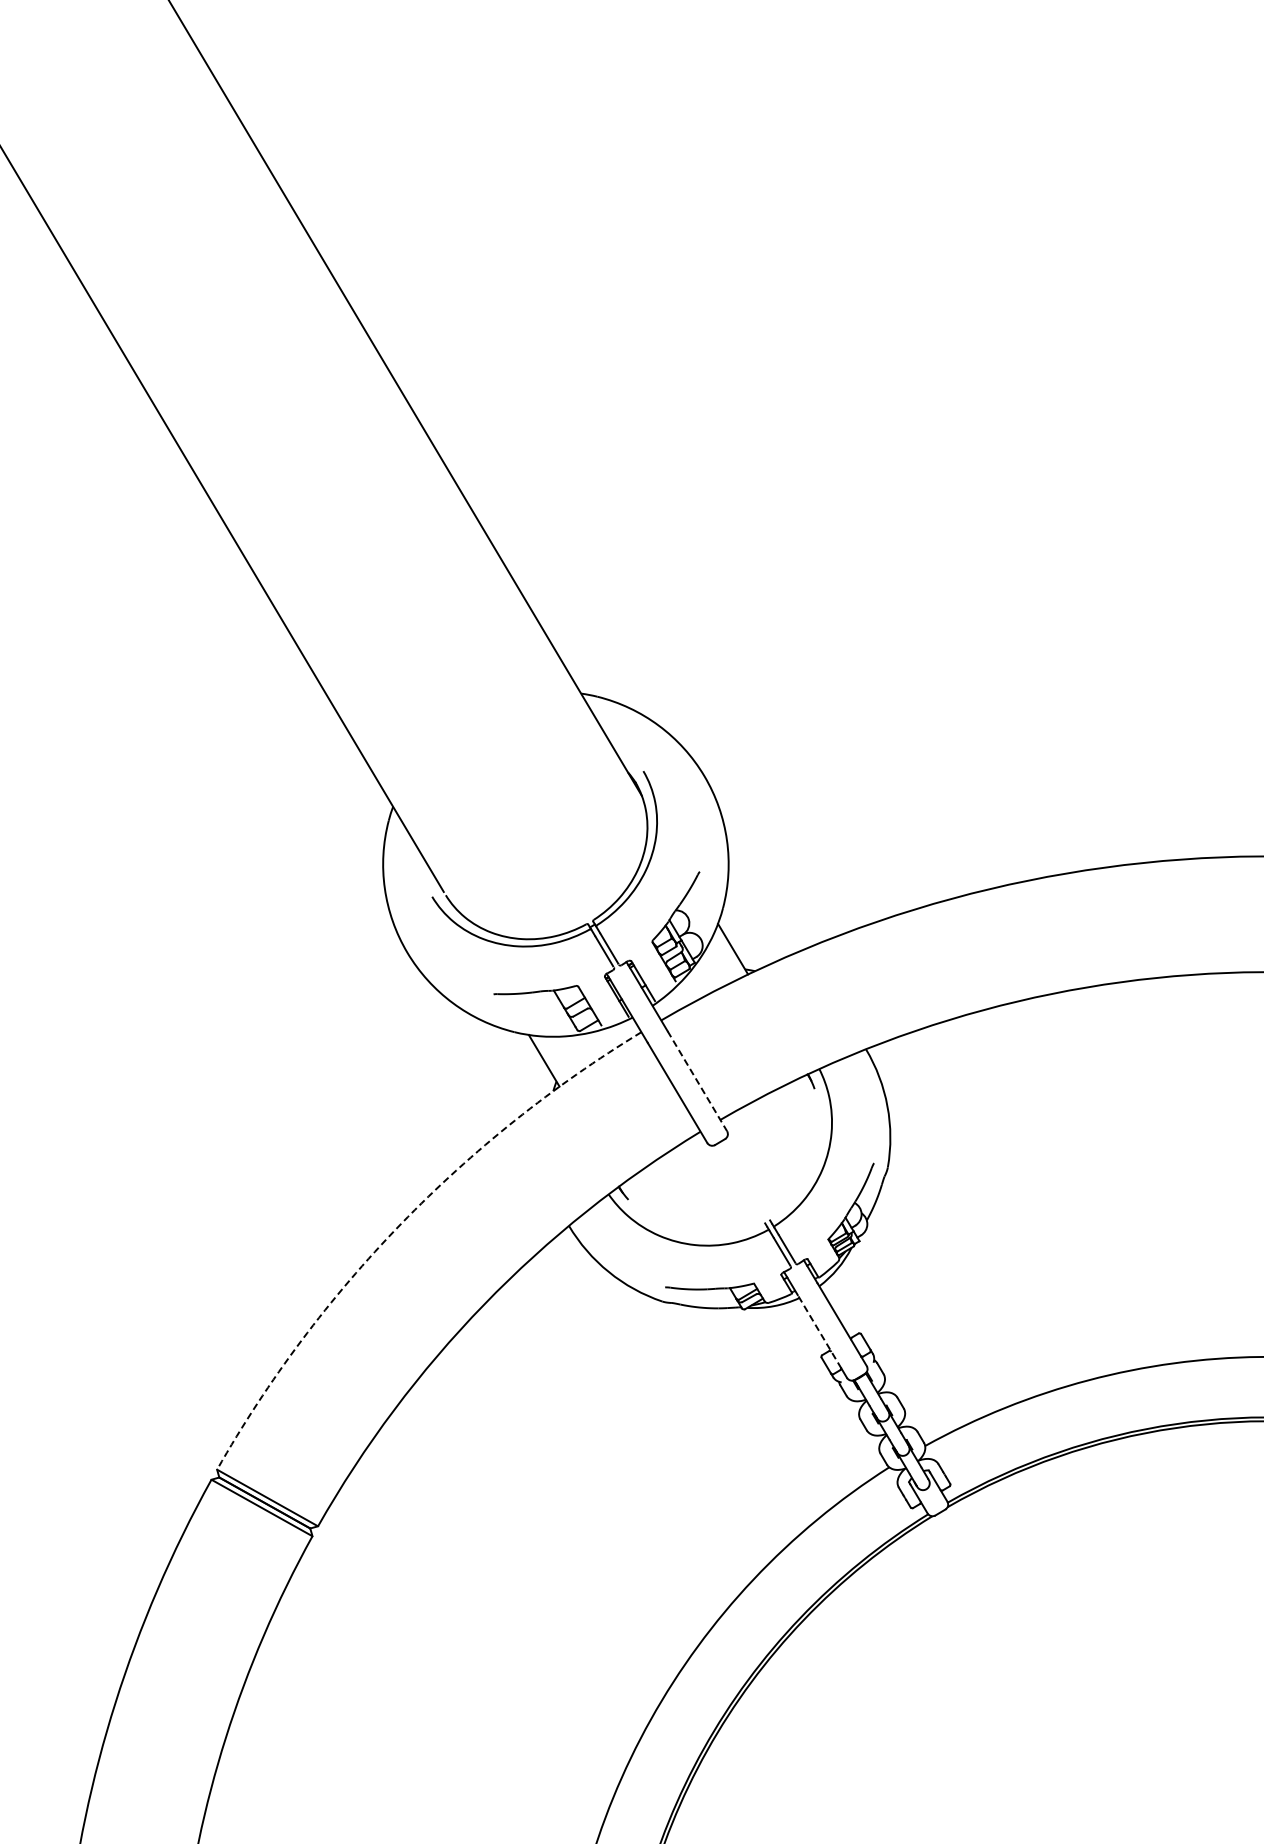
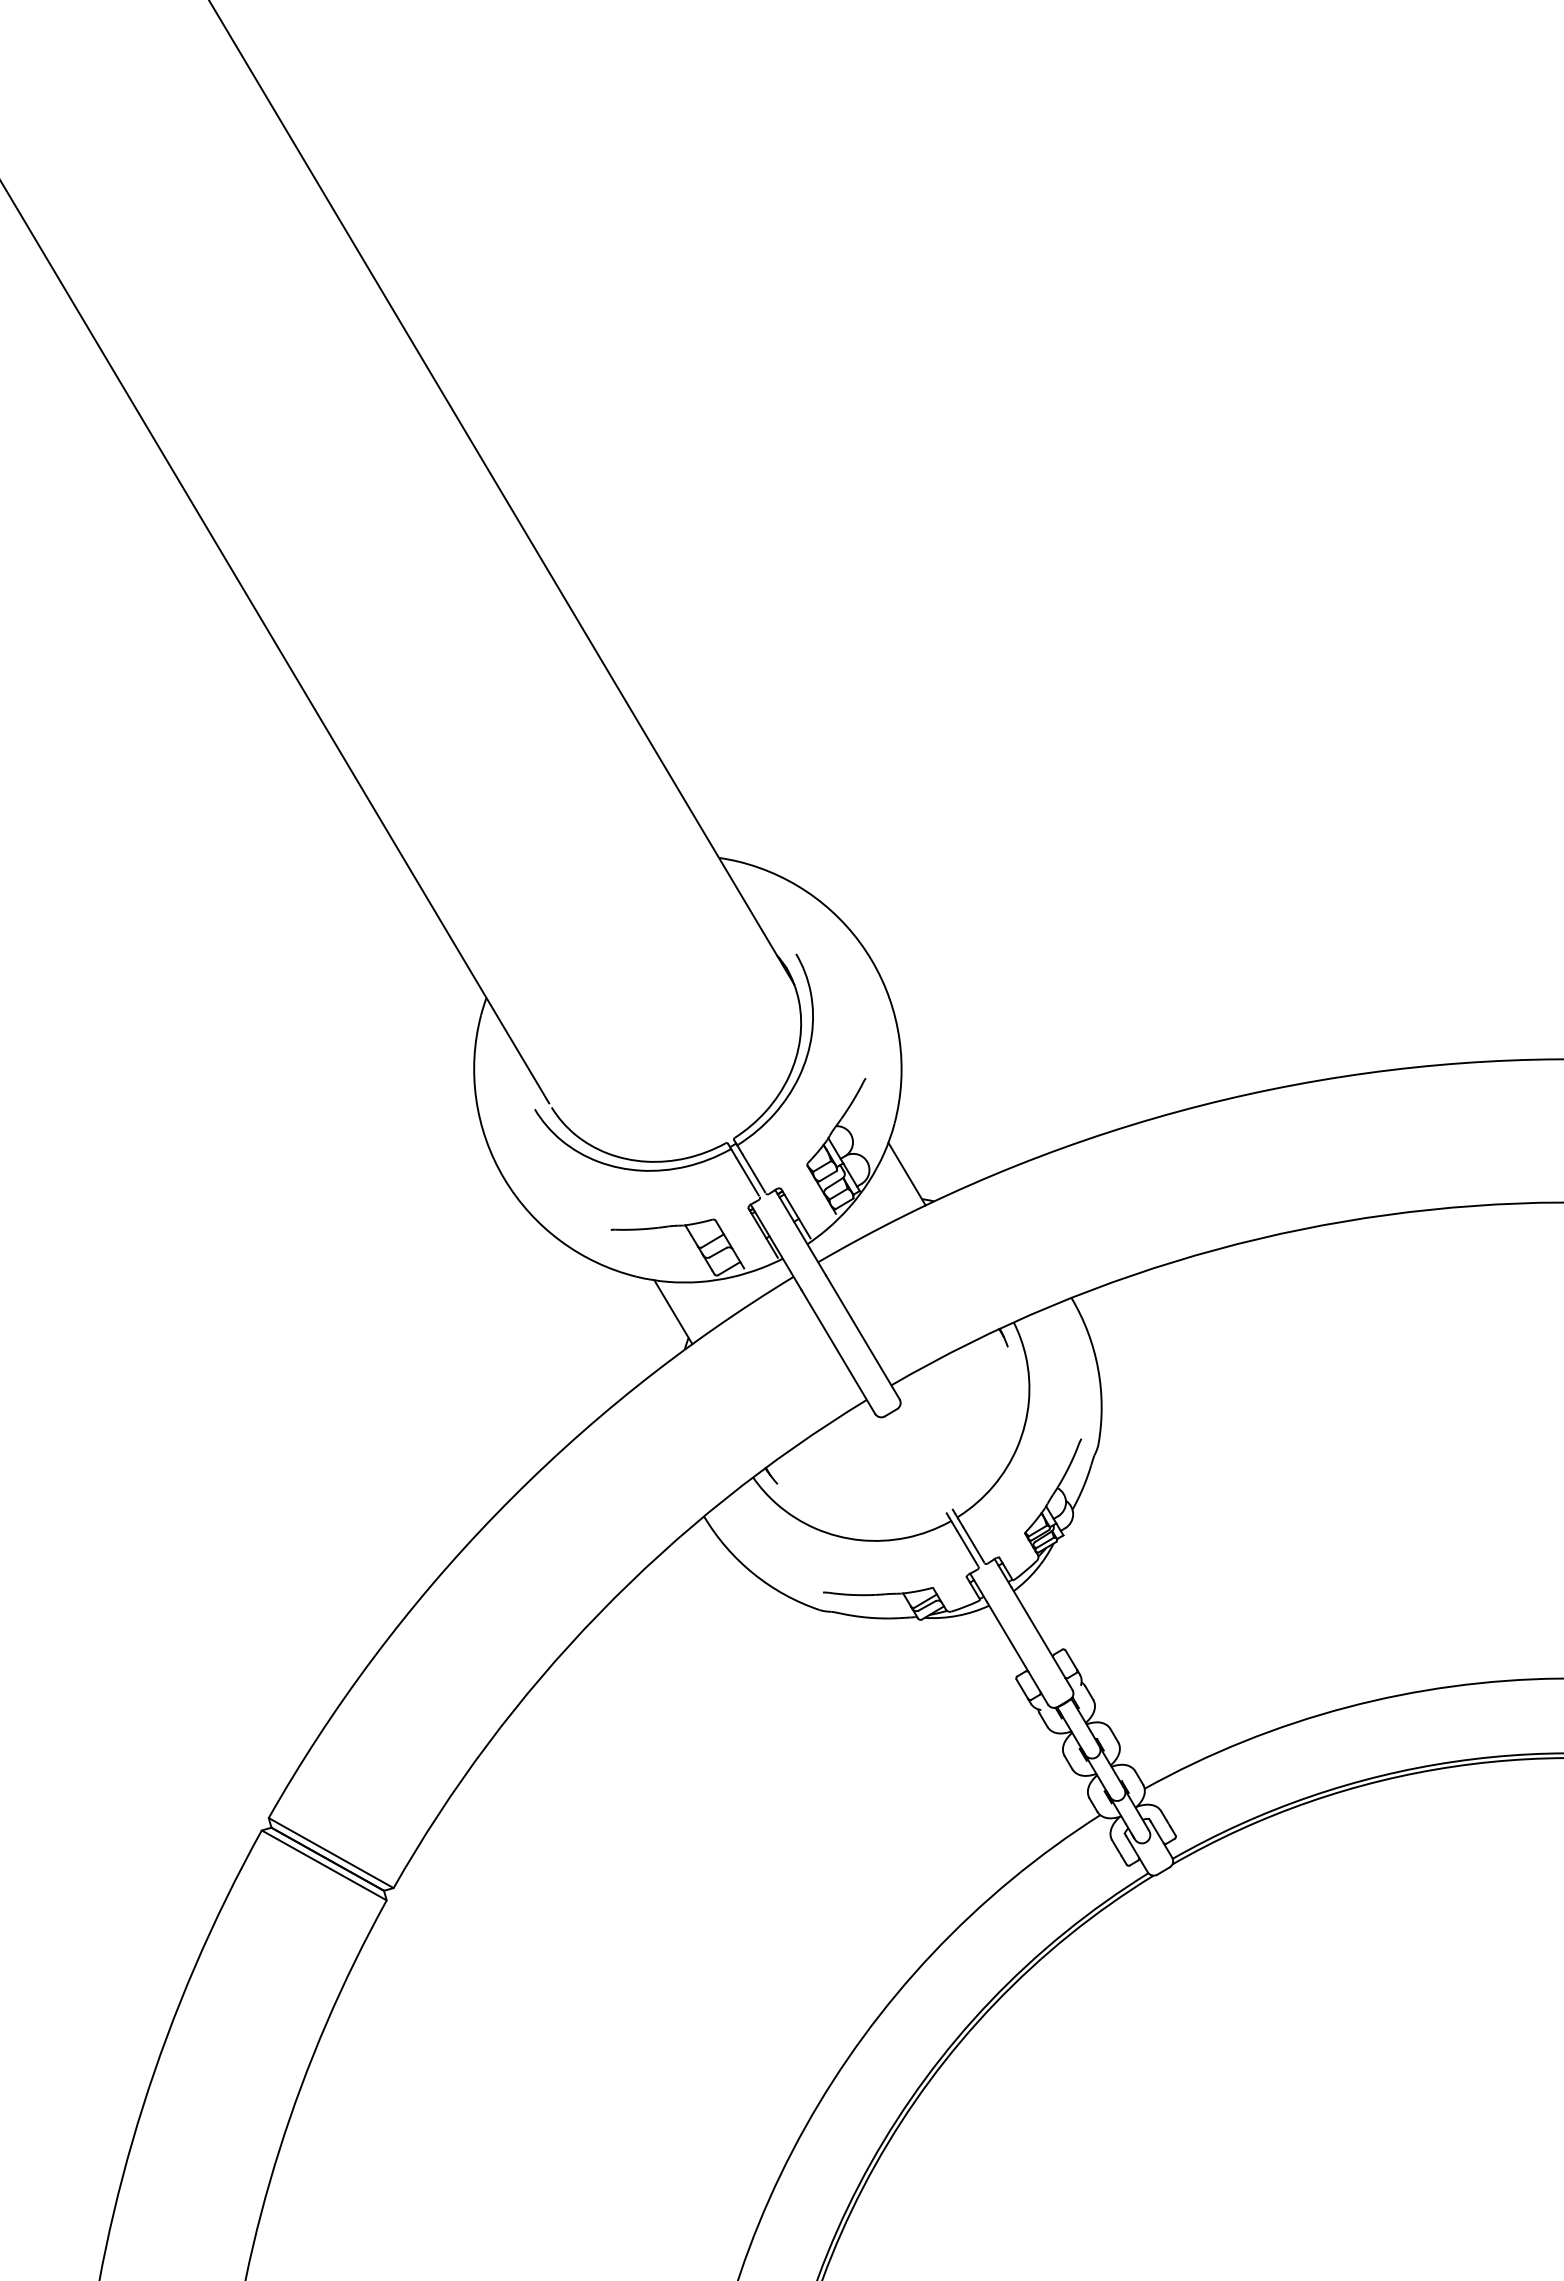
line: (697, 1081) -> (863, 1337), dashed -> solid
arc: (401, 1223) -> (496, 1513), dashed -> solid
line: (819, 1331) -> (1013, 1647), dashed -> solid

